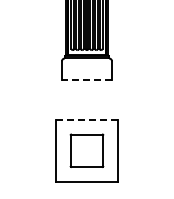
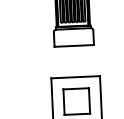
line: (86, 80) -> (73, 46), dashed -> solid
line: (86, 119) -> (75, 76), dashed -> solid

